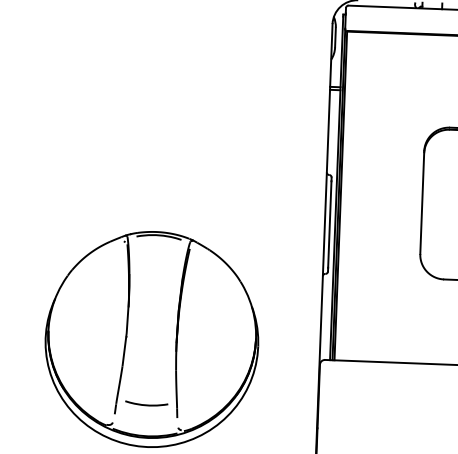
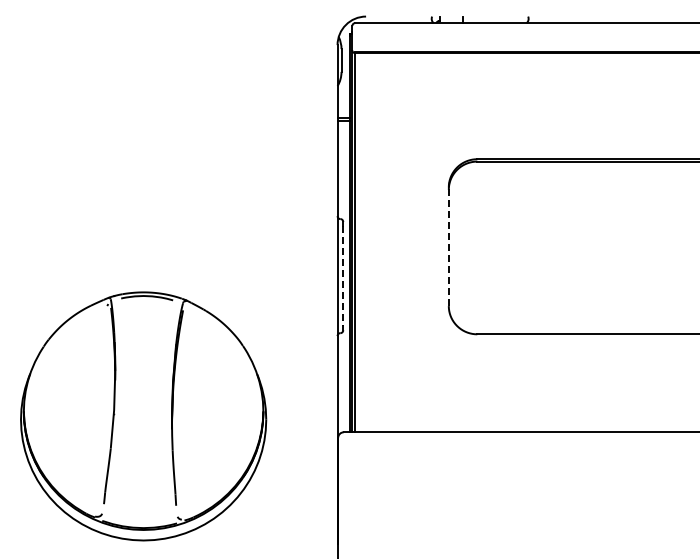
line: (422, 202) -> (448, 246), solid -> dashed
line: (329, 224) -> (343, 276), solid -> dashed
curve: (146, 404) -> (140, 491), removed

